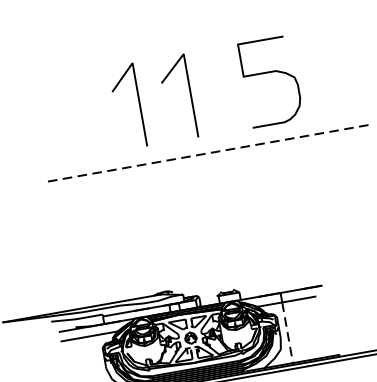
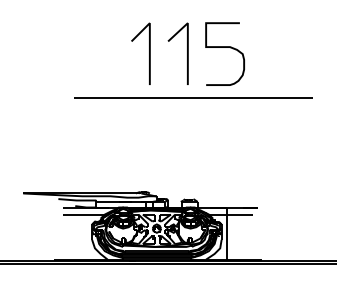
curve: (268, 72) -> (224, 47), moved
line: (209, 152) -> (193, 97), dashed -> solid
line: (288, 333) -> (227, 237), dashed -> solid

